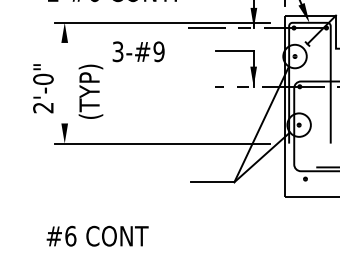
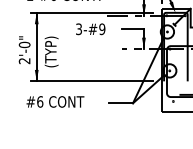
text: (138, 52) -> (90, 29), moved
line: (64, 82) -> (36, 46), added
text: (97, 235) -> (55, 101), moved

